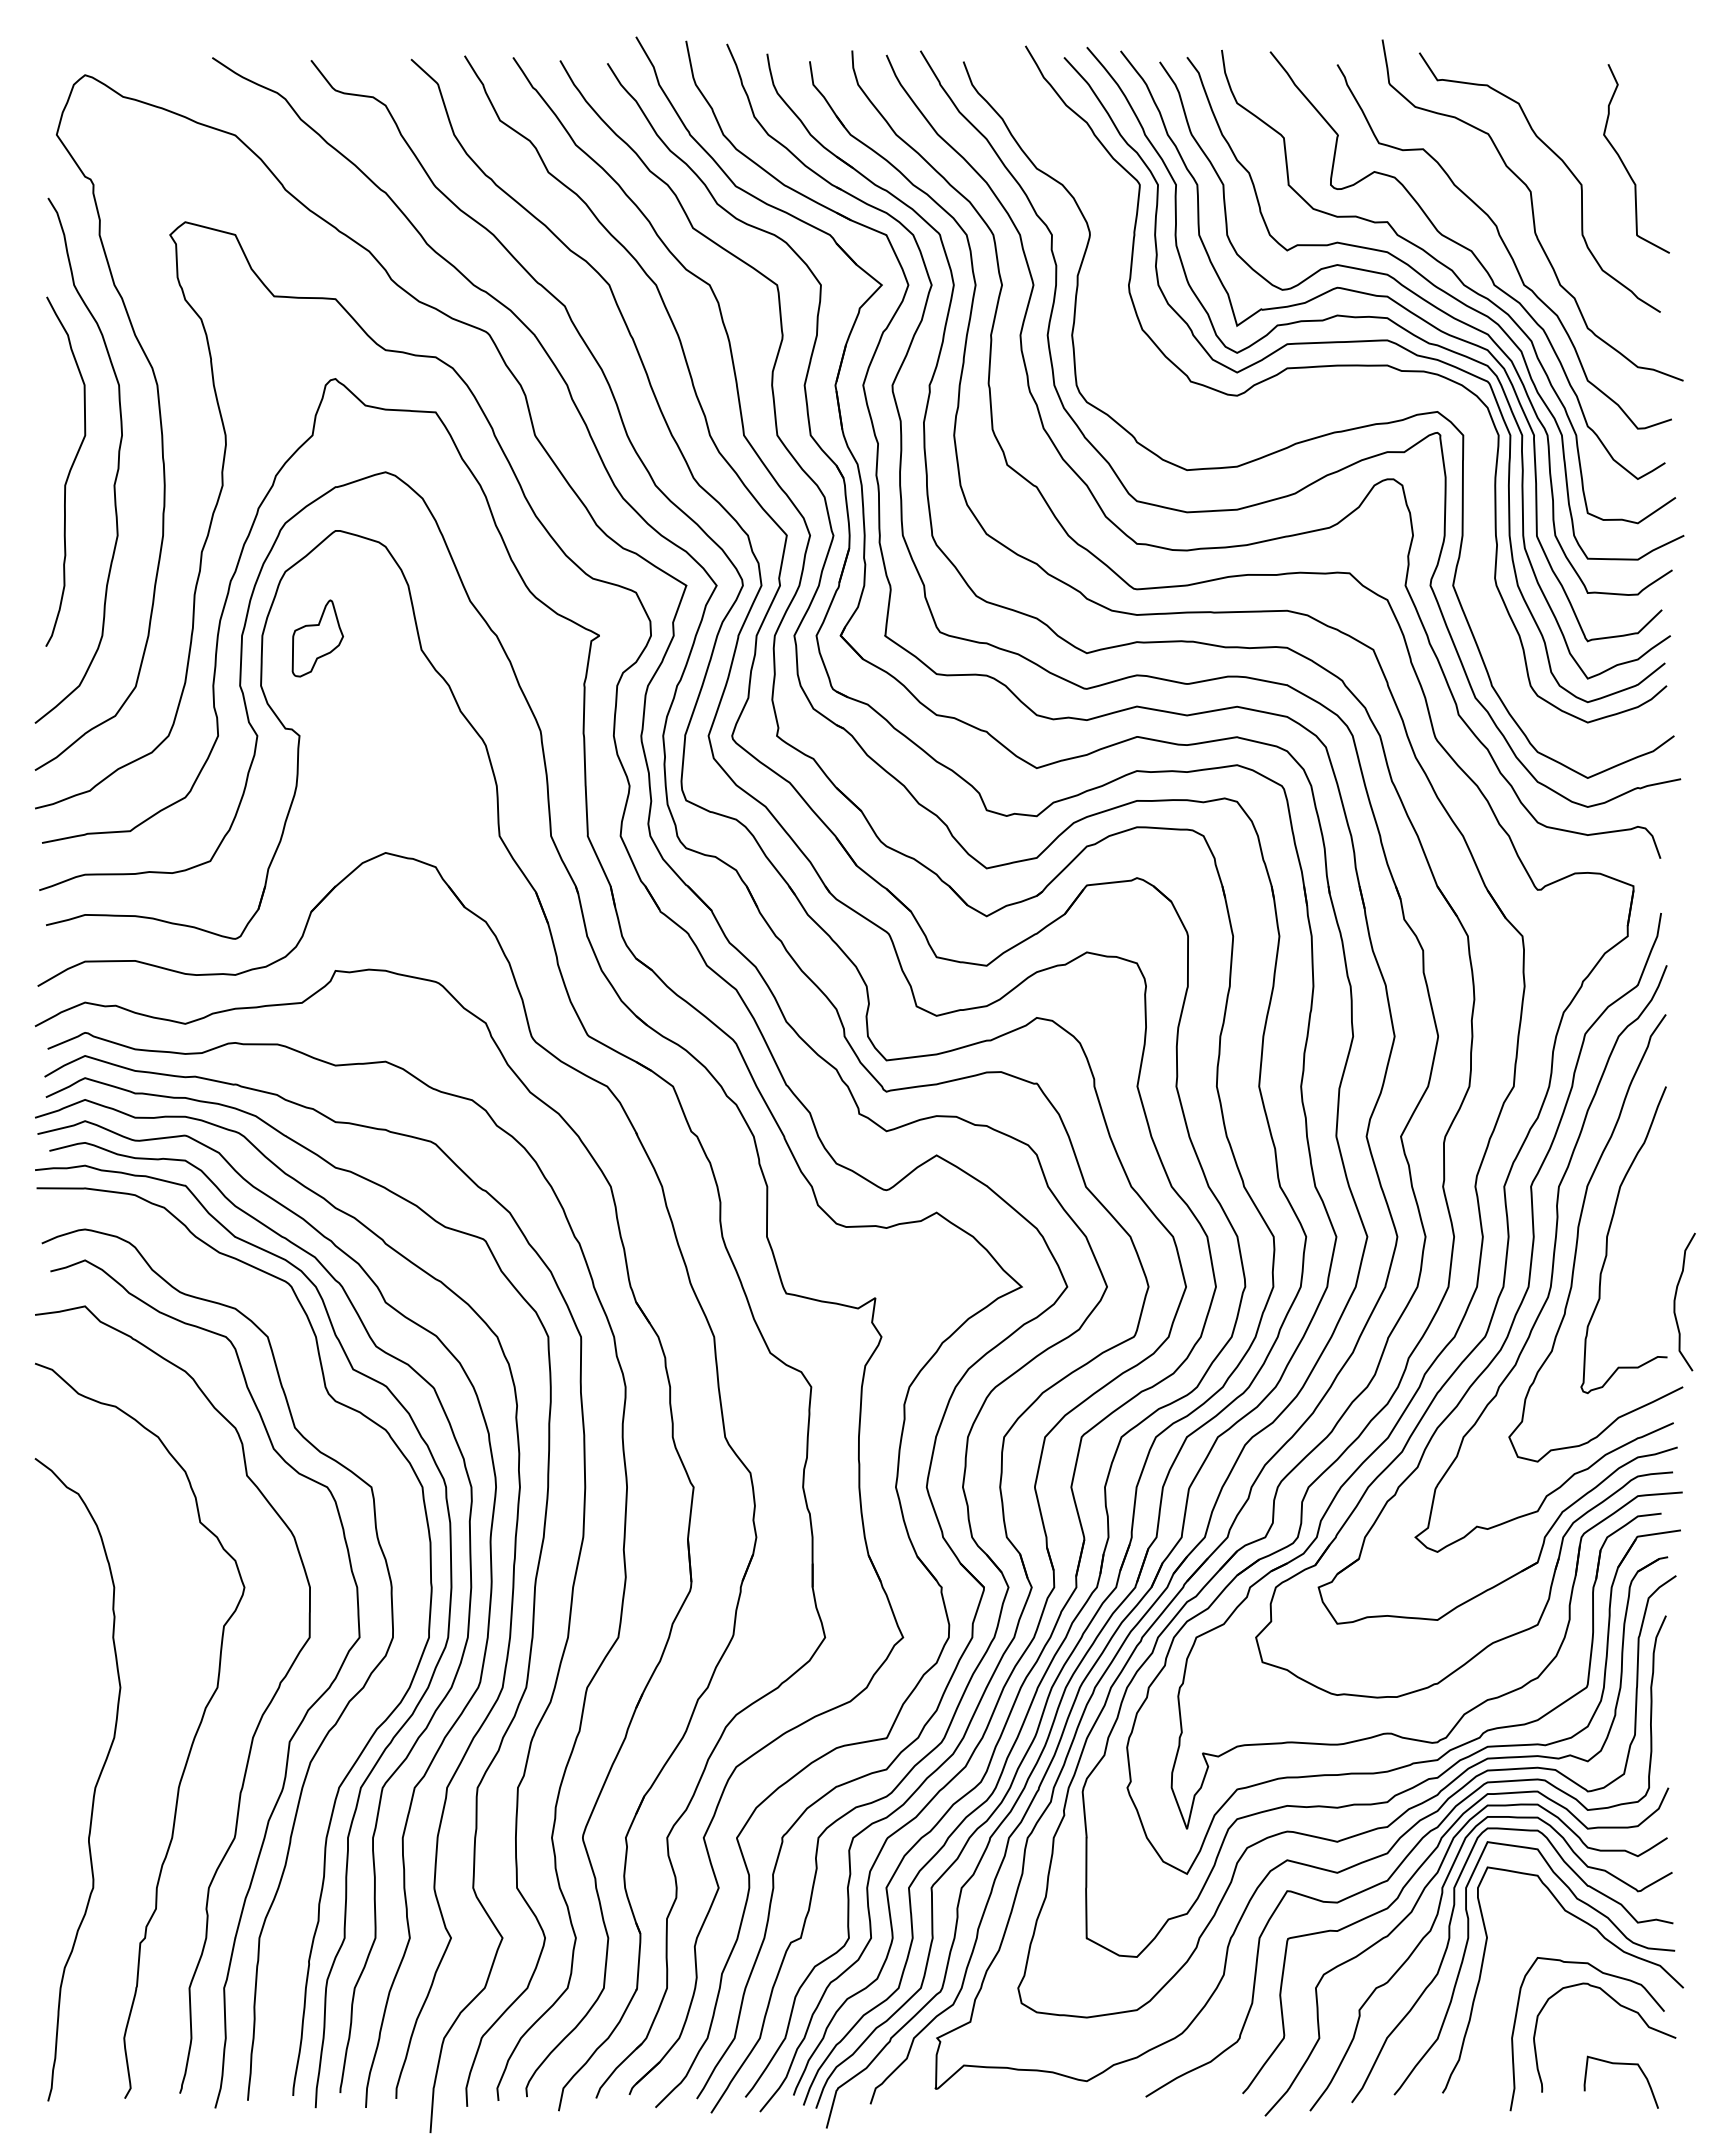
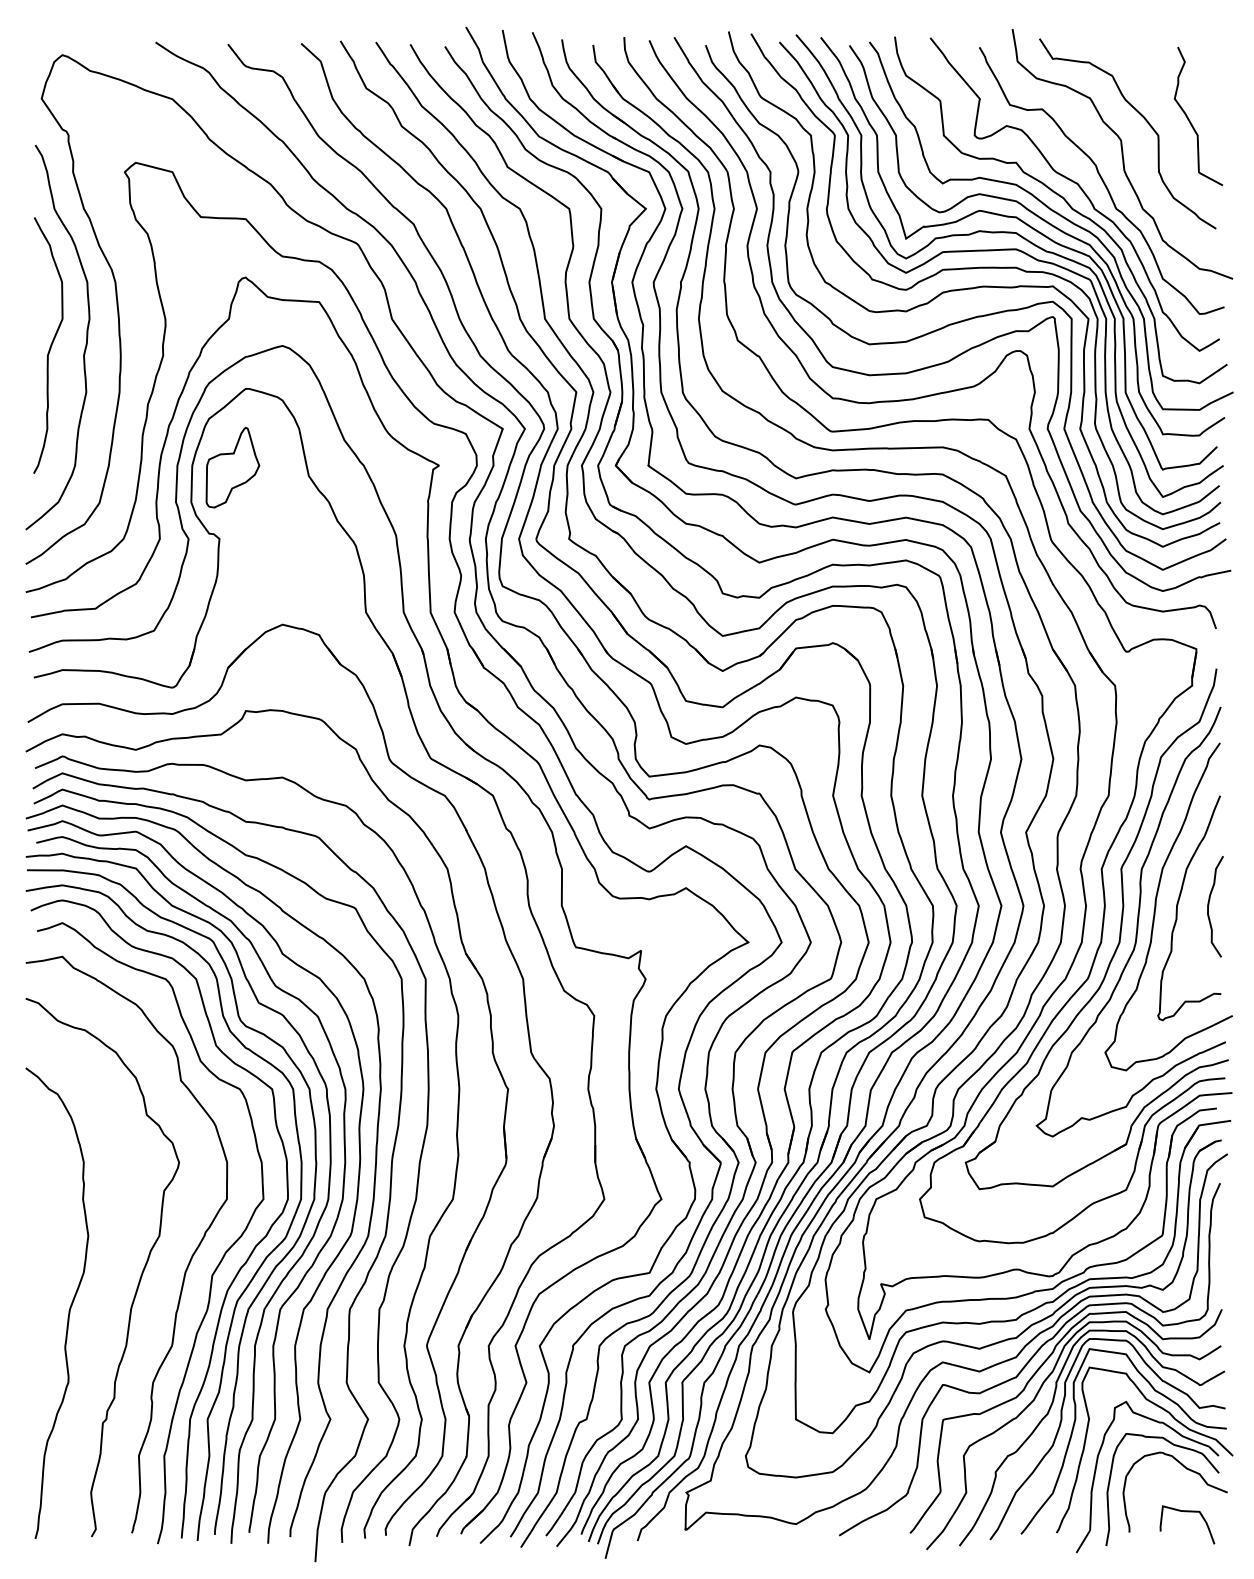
curve: (1330, 394) -> (974, 288), added
part: (317, 638) -> (232, 467), size x1.43
curve: (1675, 1301) -> (1208, 906), moved
curve: (347, 1739) -> (254, 1273), added
curve: (1497, 2004) -> (1096, 1467), added

